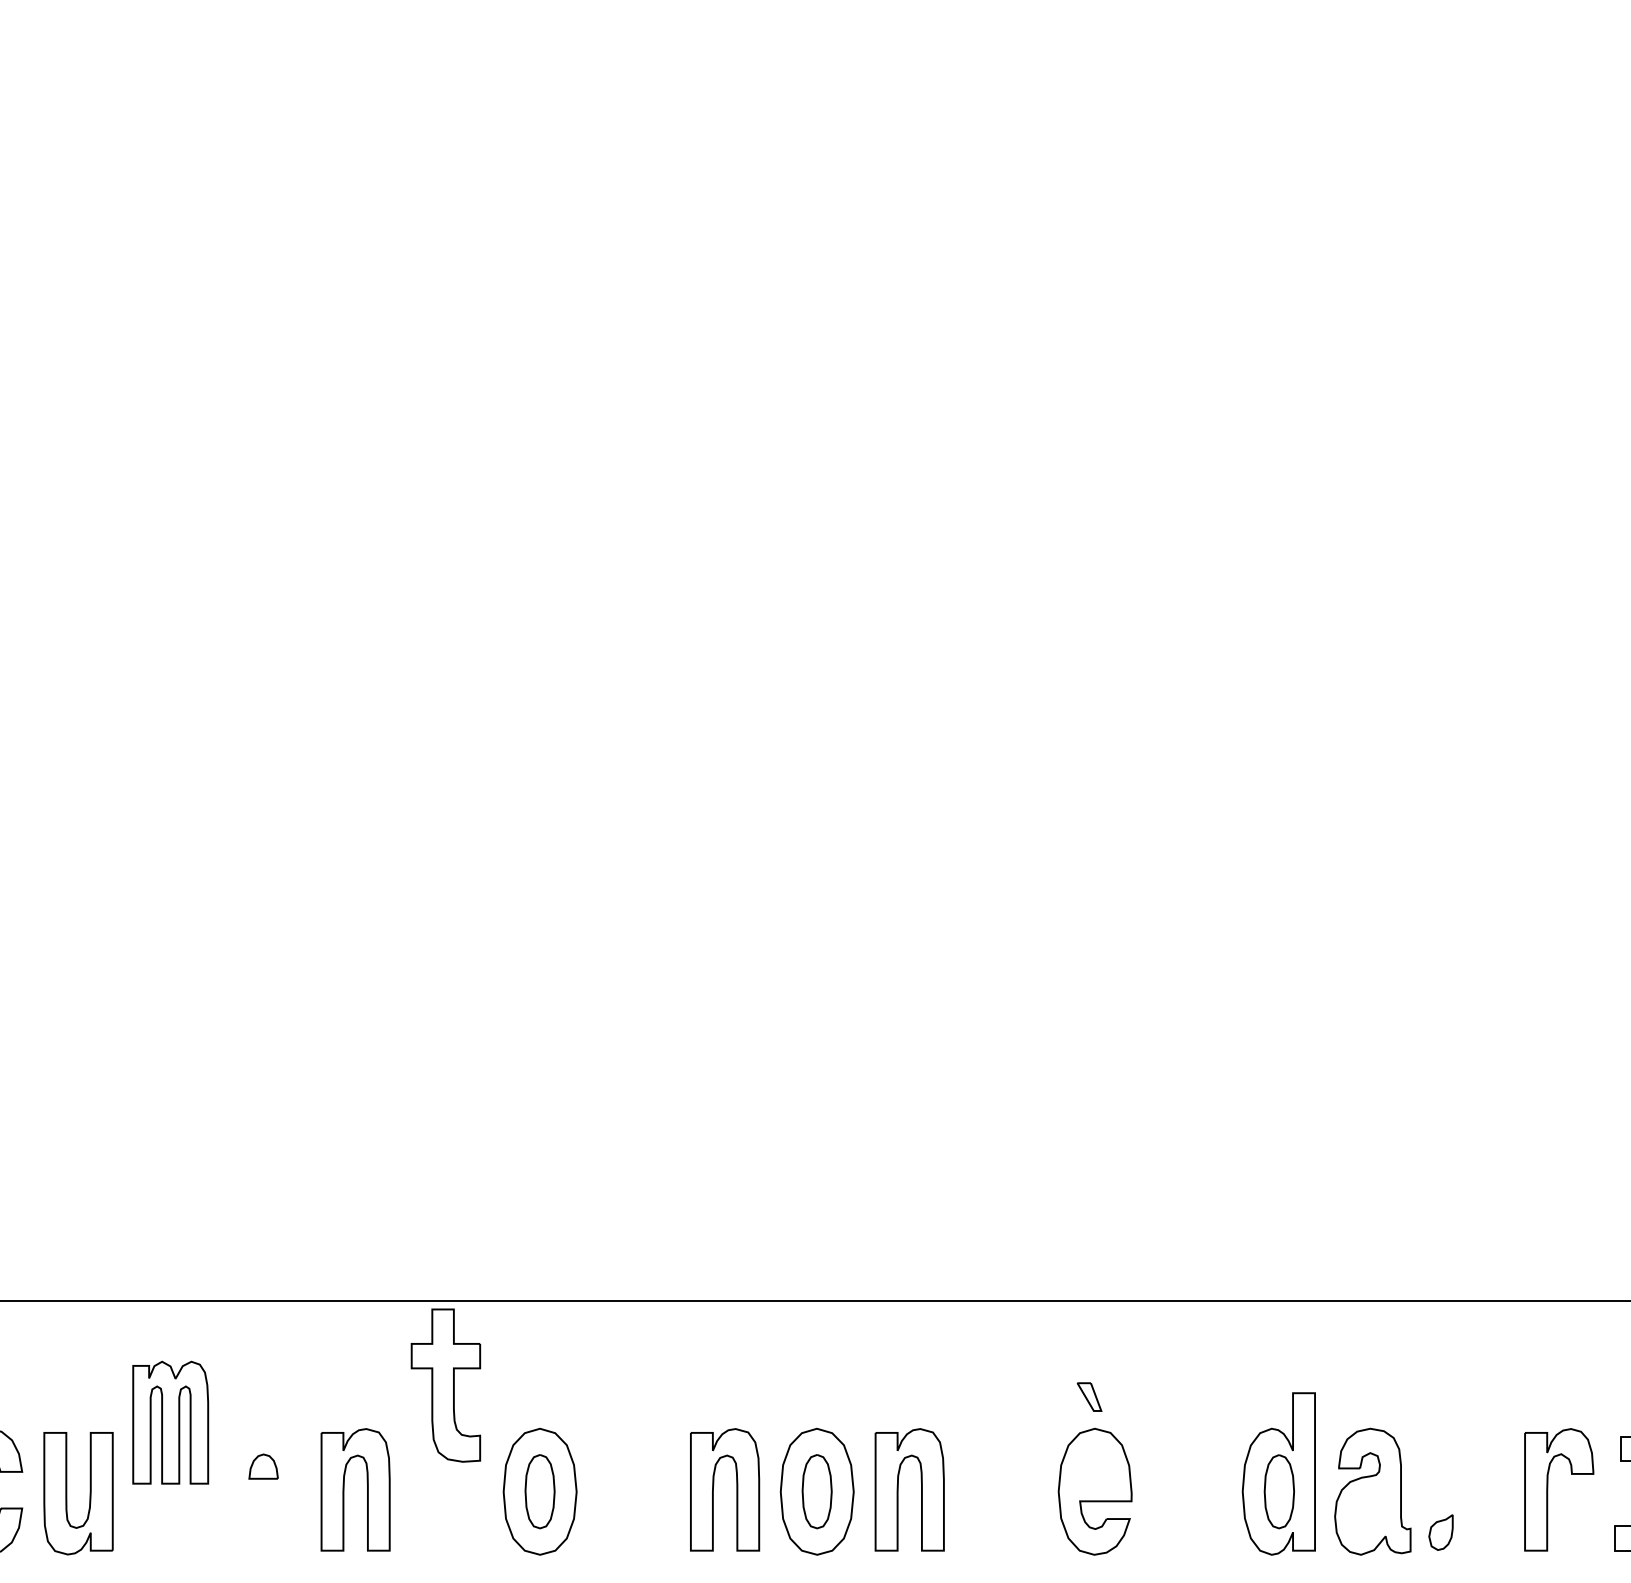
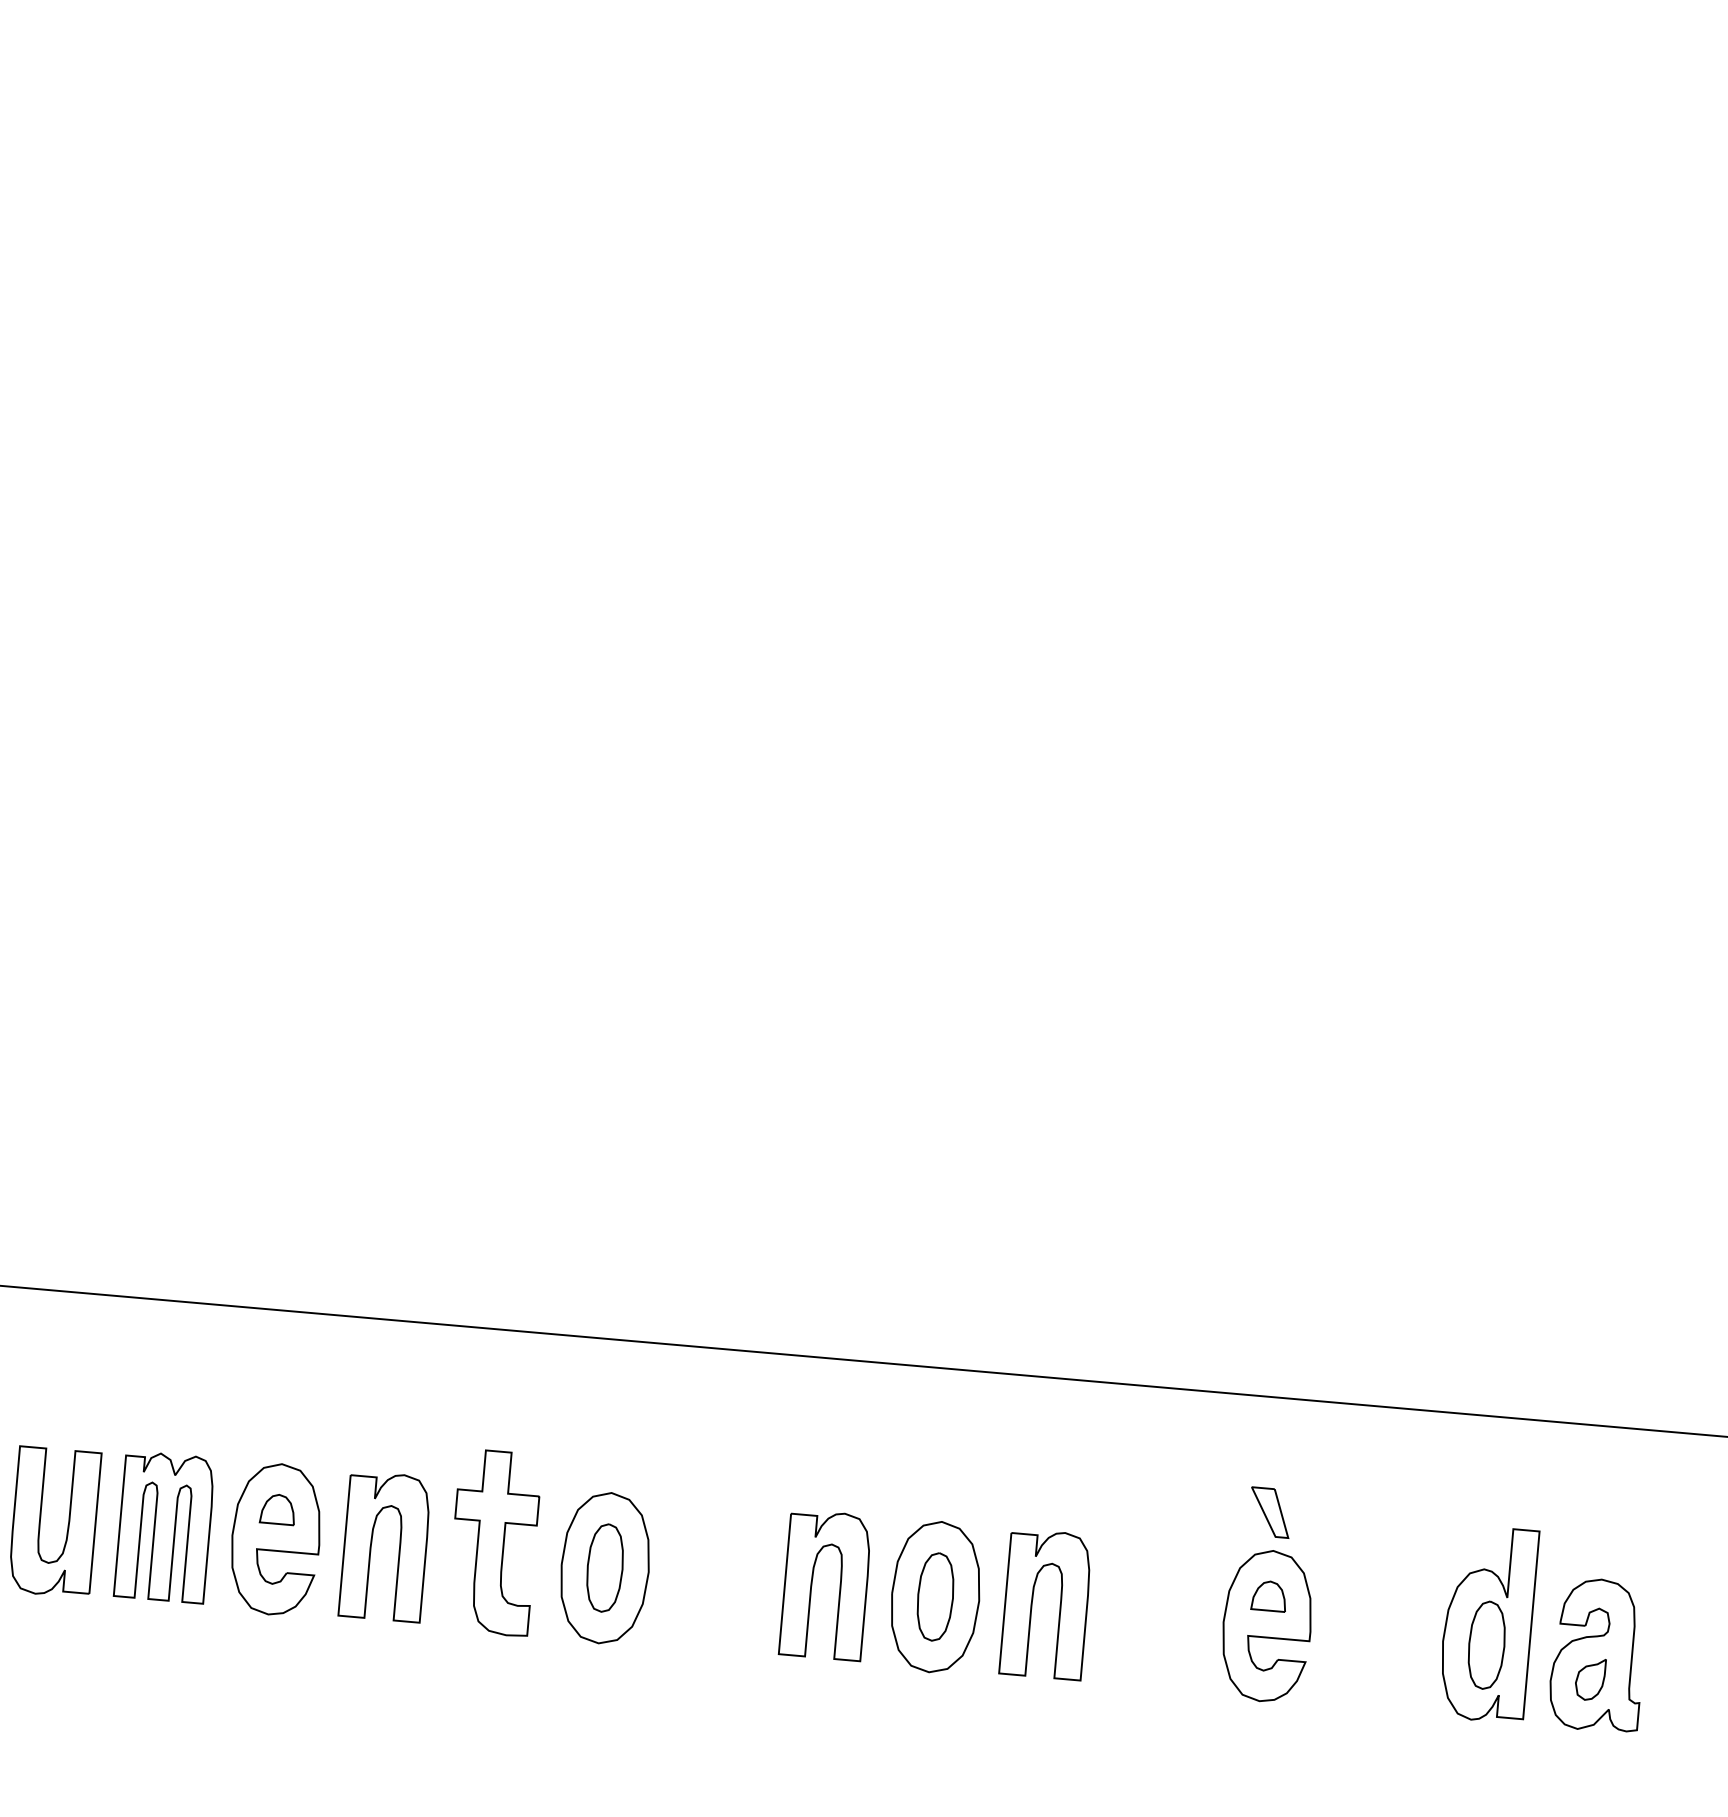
part: (445, 1385) -> (493, 1542), moved
part: (1089, 1396) -> (1270, 1511), size x1.43
part: (170, 1422) -> (164, 1526), moved
part: (1094, 1466) -> (1268, 1595), added
part: (263, 1491) -> (275, 1538), added
part: (1440, 1532) -> (1589, 1679), moved

